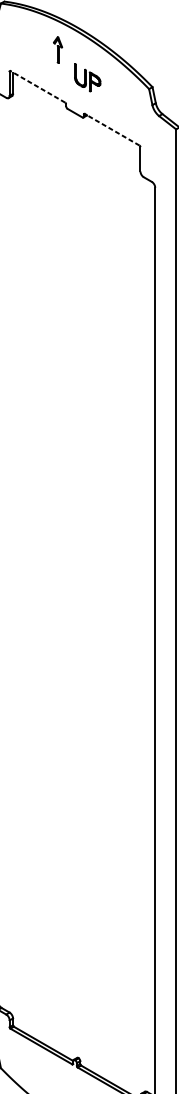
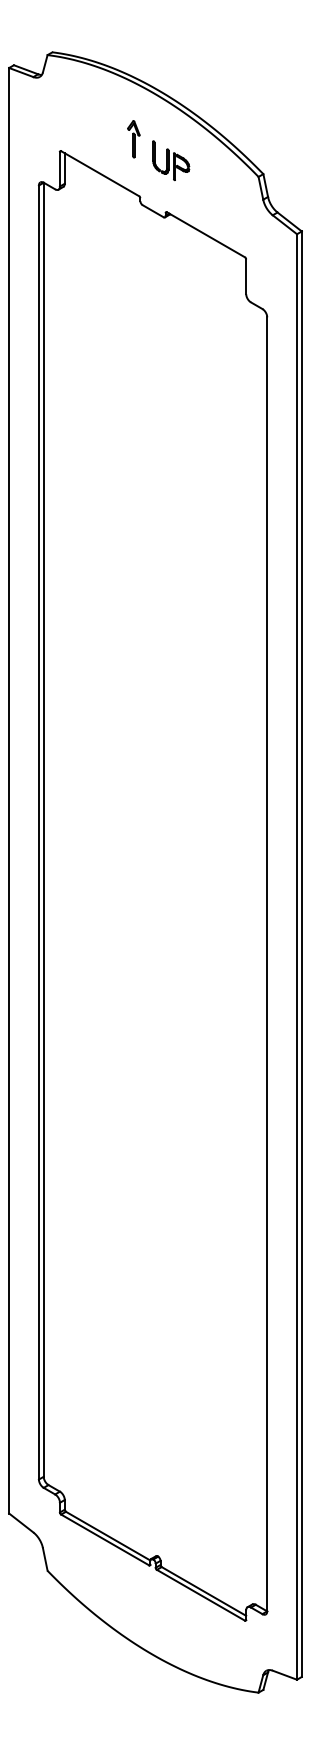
part: (57, 50) -> (133, 139), moved
line: (37, 86) -> (99, 173), dashed -> solid
line: (111, 129) -> (205, 234), dashed -> solid

